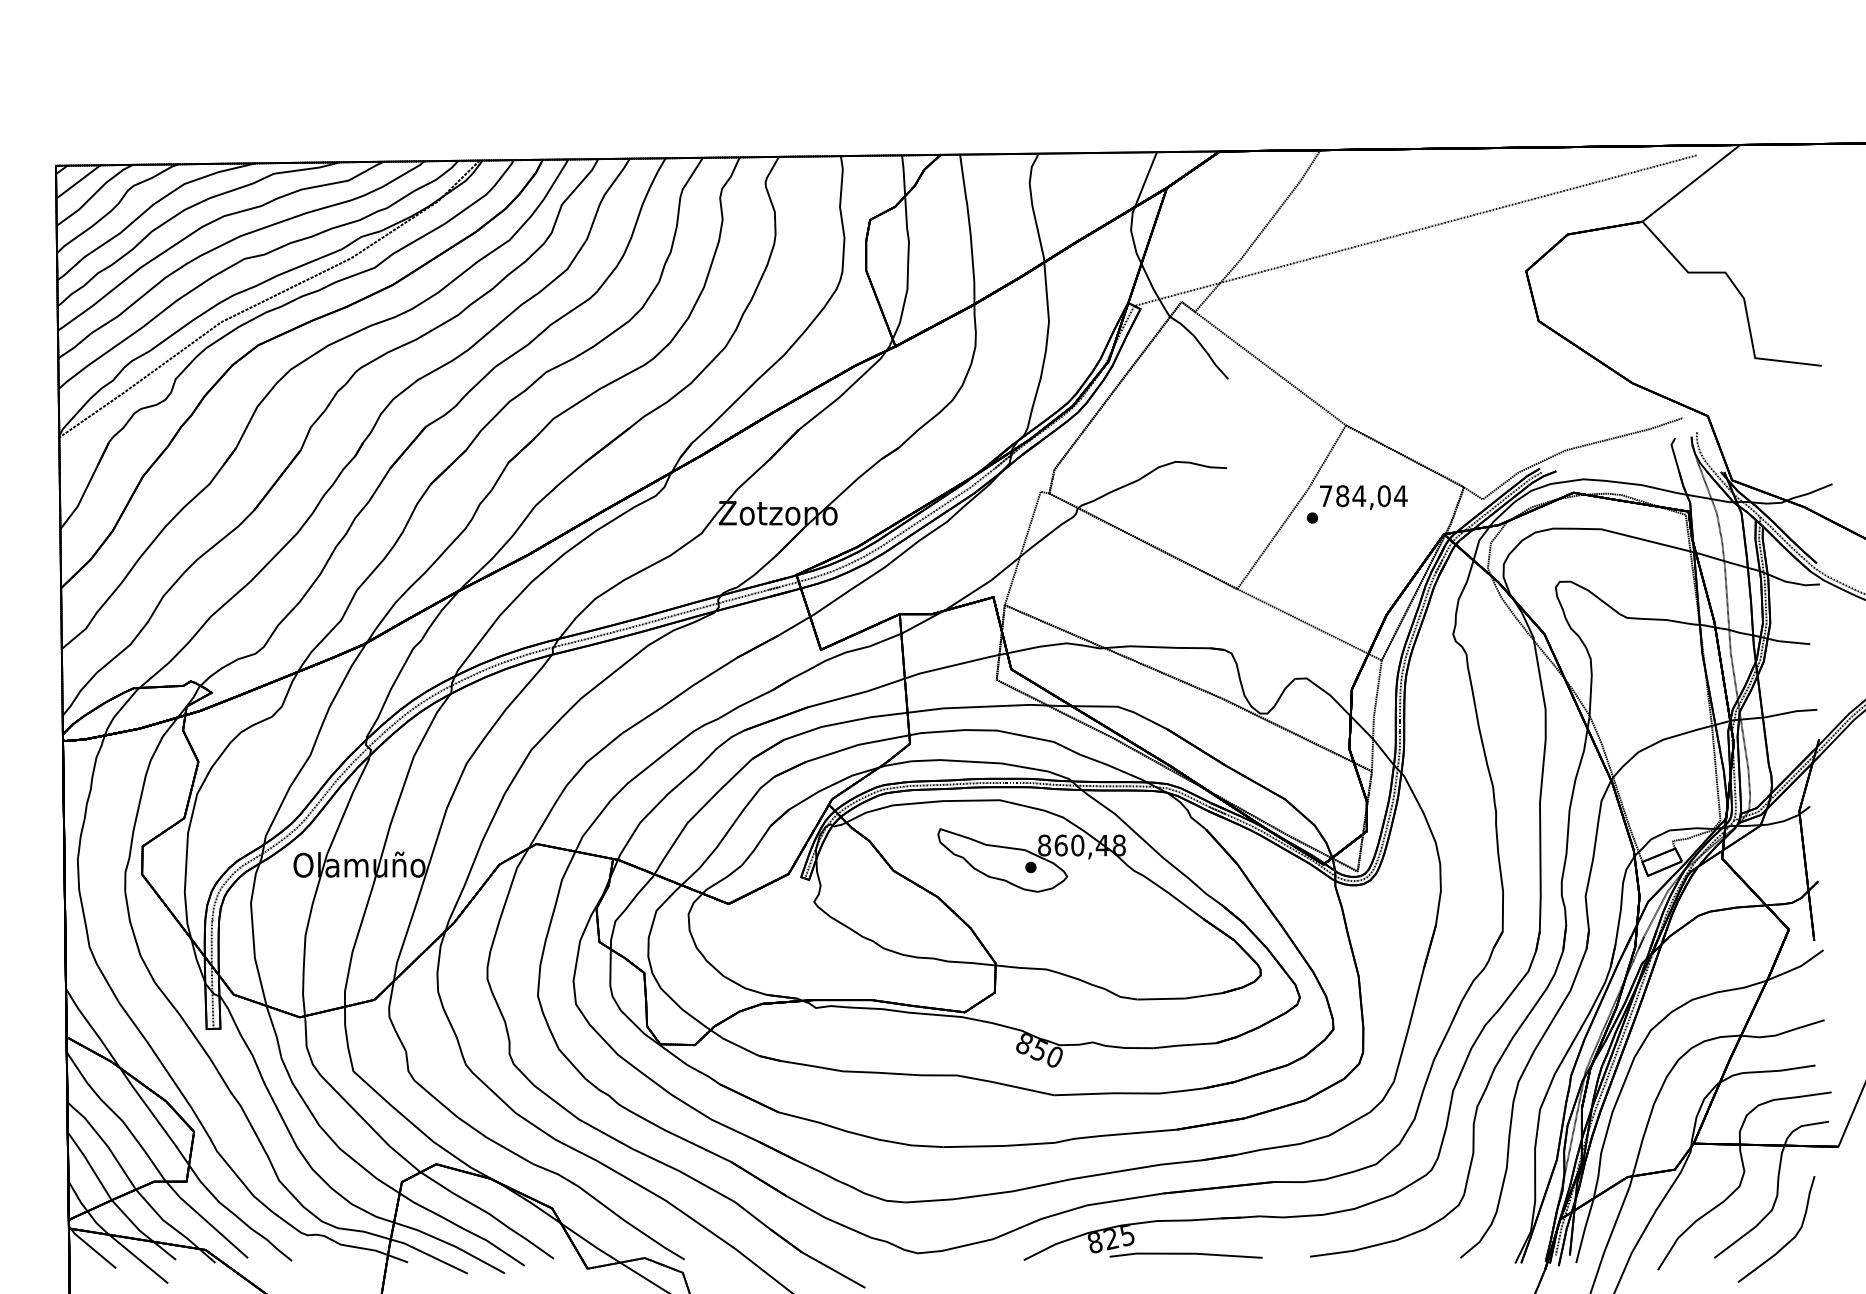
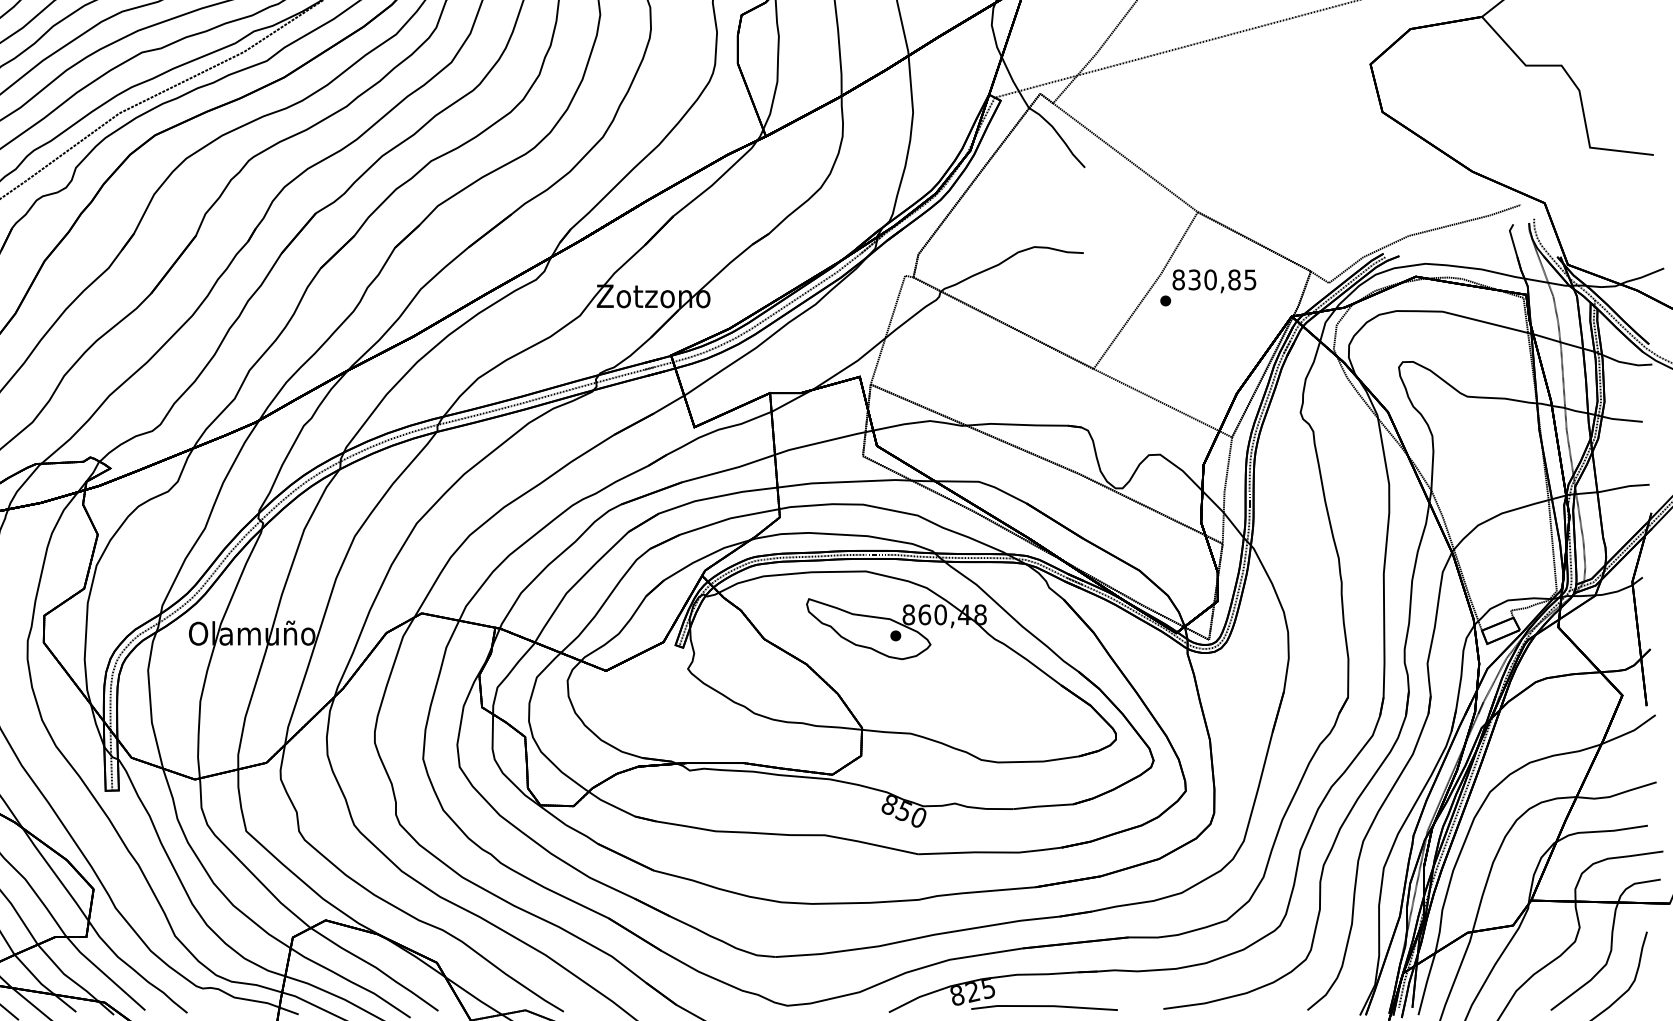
text: (1363, 496) -> (1214, 280), 784,04 -> 830,85

